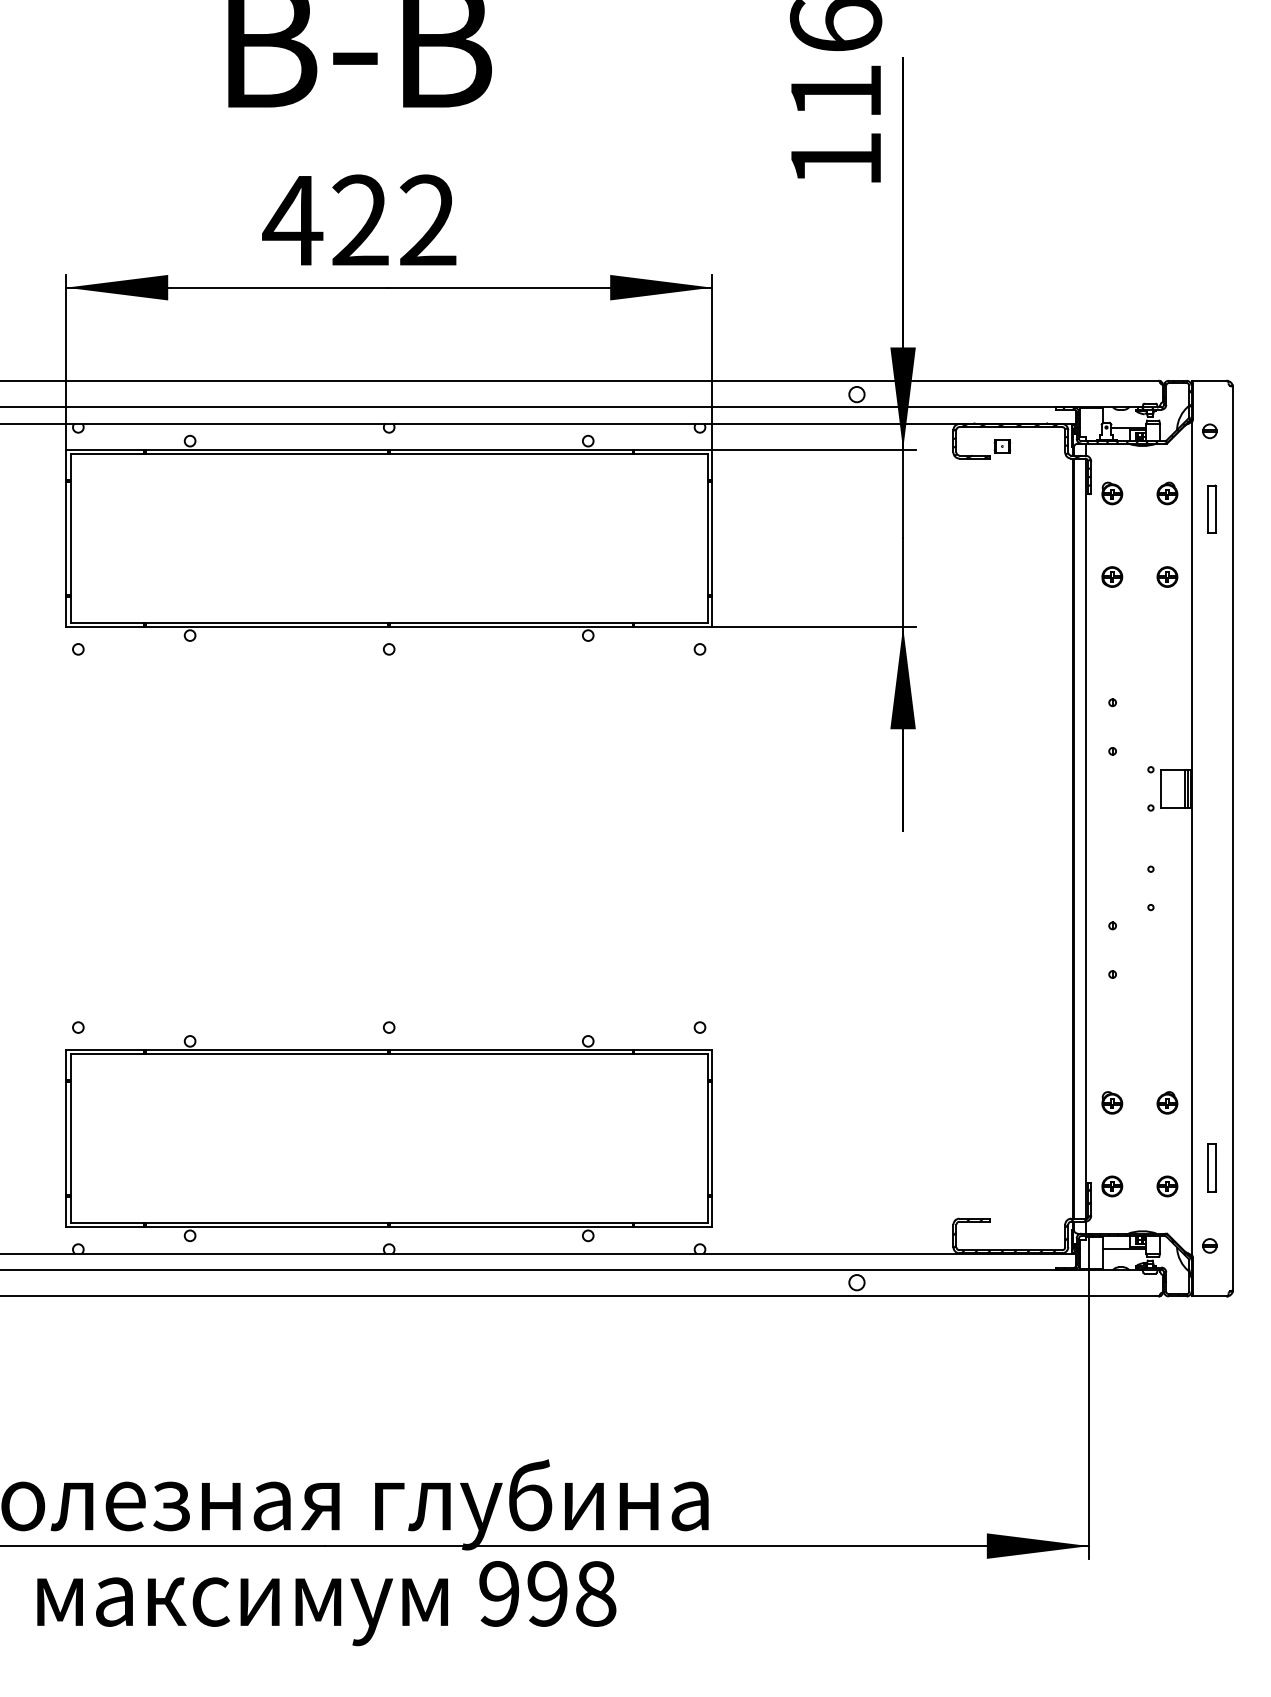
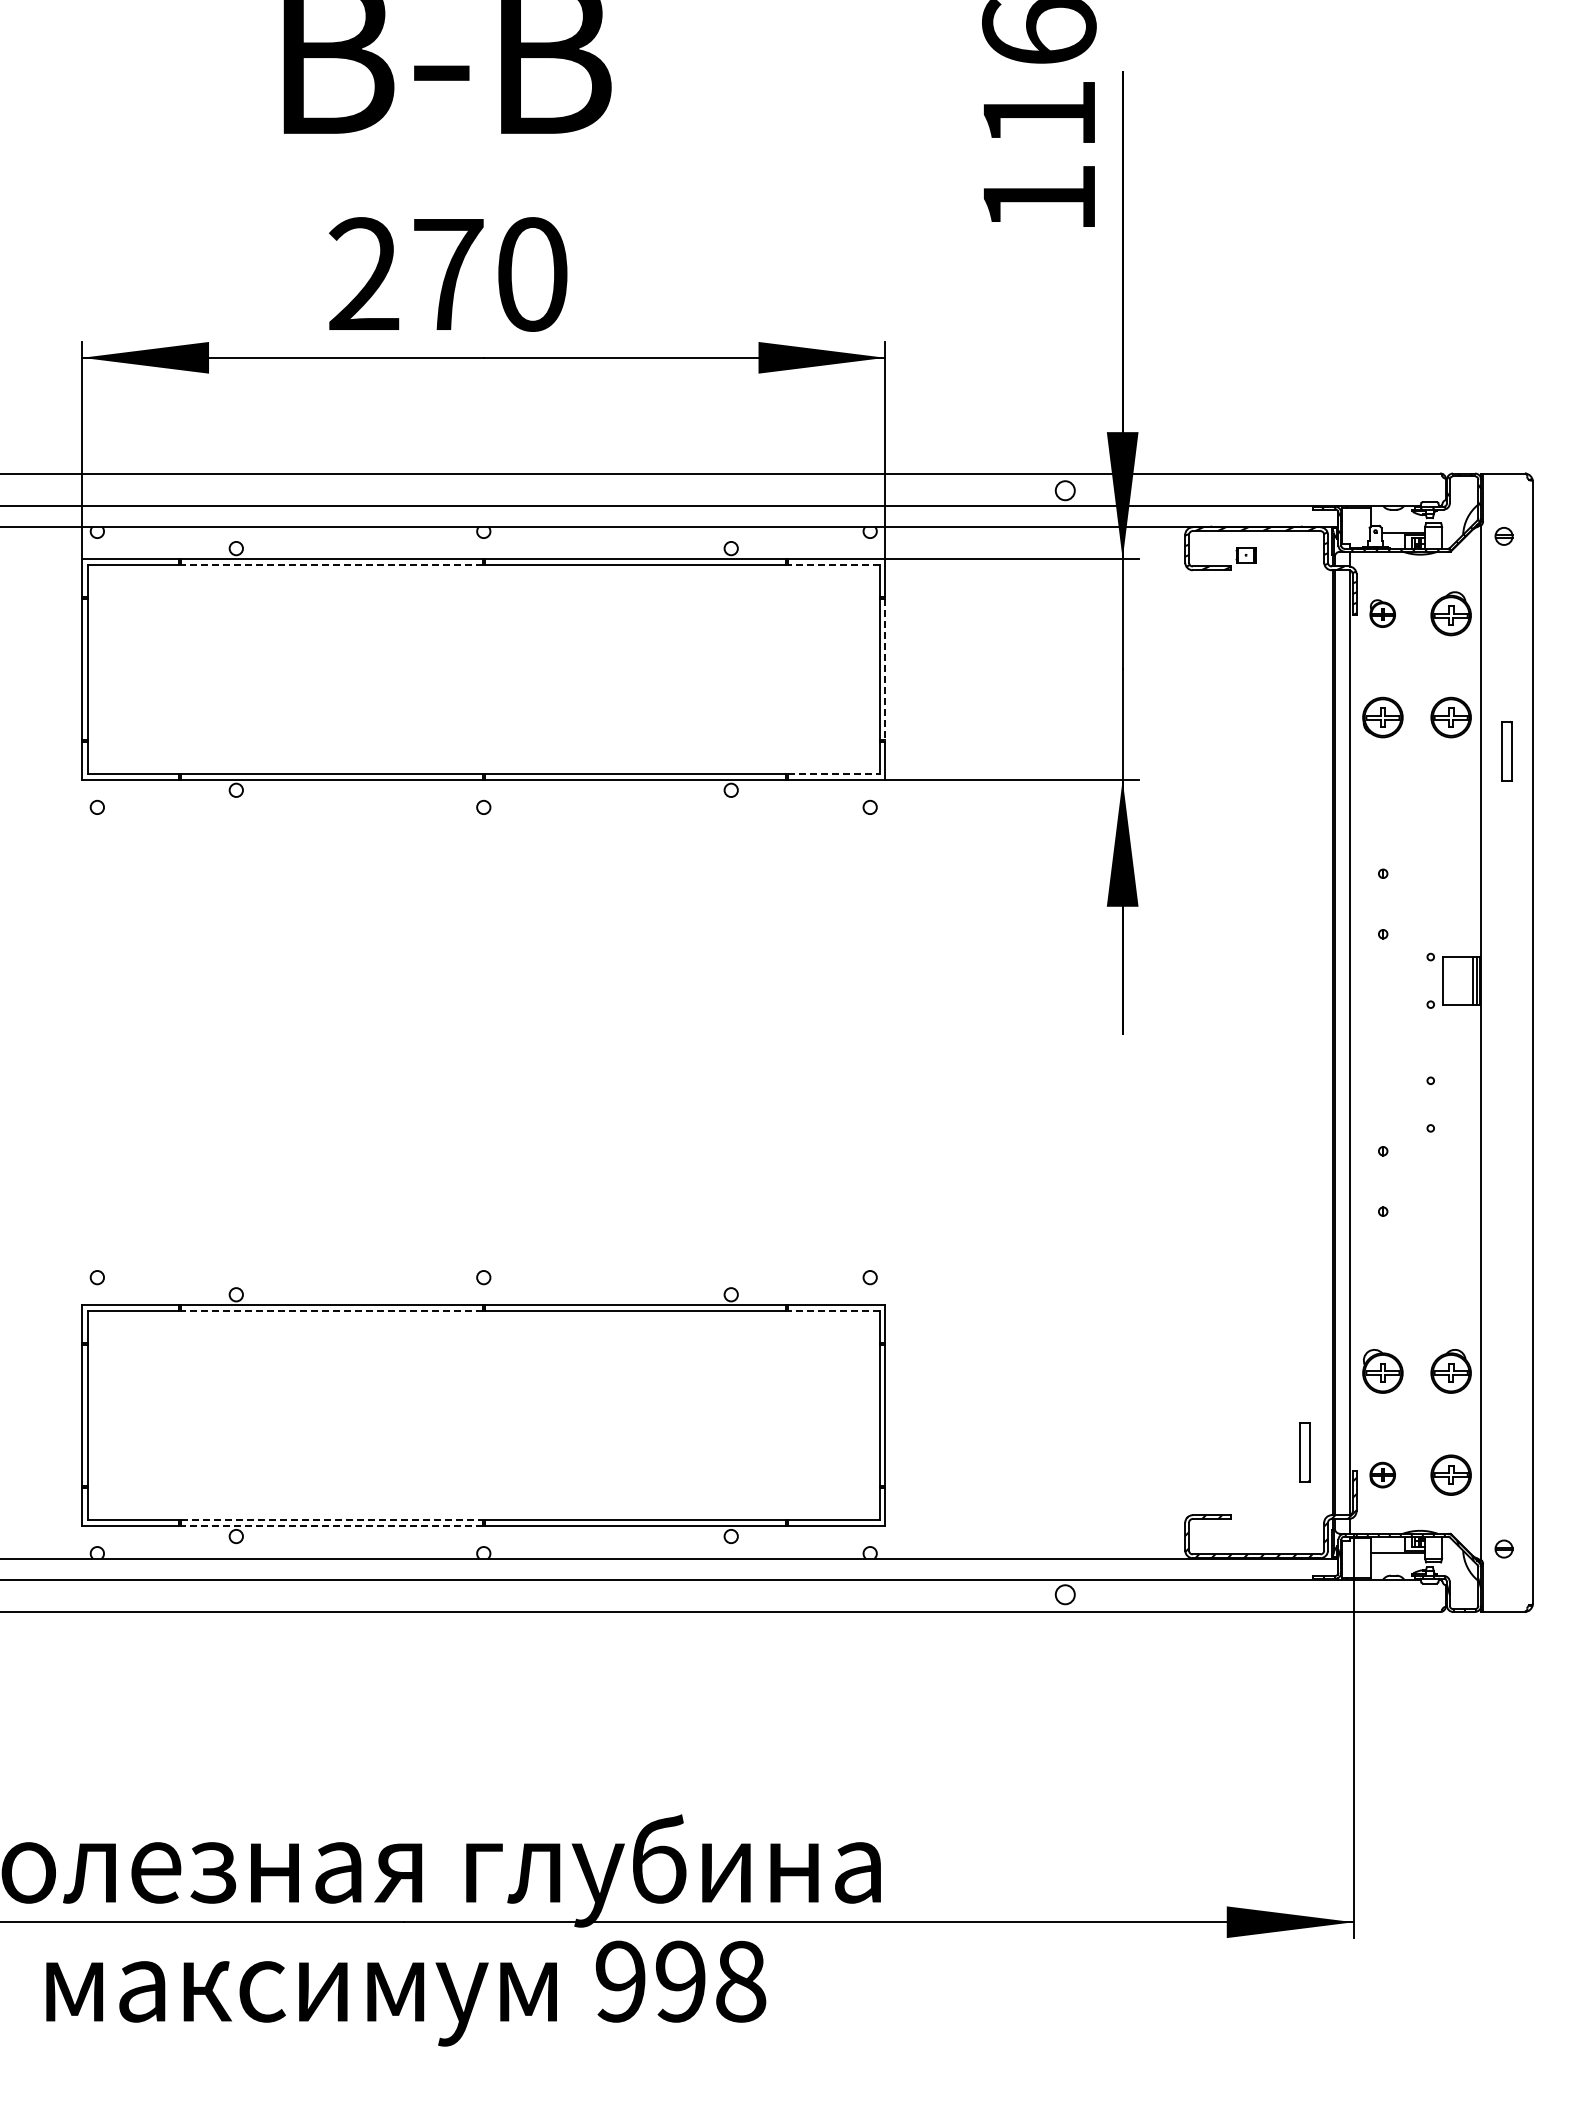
text: (359, 220) -> (446, 274), 422 -> 270
line: (266, 453) -> (331, 564), solid -> dashed
line: (671, 453) -> (834, 564), solid -> dashed
part: (1167, 493) -> (1451, 613), size x1.6
part: (1211, 508) -> (1506, 750), moved
line: (712, 538) -> (885, 669), solid -> dashed
part: (1112, 577) -> (1382, 717), size x1.6
part: (1167, 577) -> (1451, 717), size x1.6
line: (671, 622) -> (834, 774), solid -> dashed
line: (266, 1054) -> (331, 1310), solid -> dashed
line: (671, 1054) -> (834, 1310), solid -> dashed
part: (1112, 1102) -> (1382, 1370), size x1.6
part: (1167, 1102) -> (1451, 1370), size x1.6
part: (1211, 1168) -> (1304, 1452), moved
part: (1167, 1185) -> (1451, 1474), size x1.6
line: (266, 1222) -> (331, 1520), solid -> dashed
line: (266, 1227) -> (331, 1526), solid -> dashed

